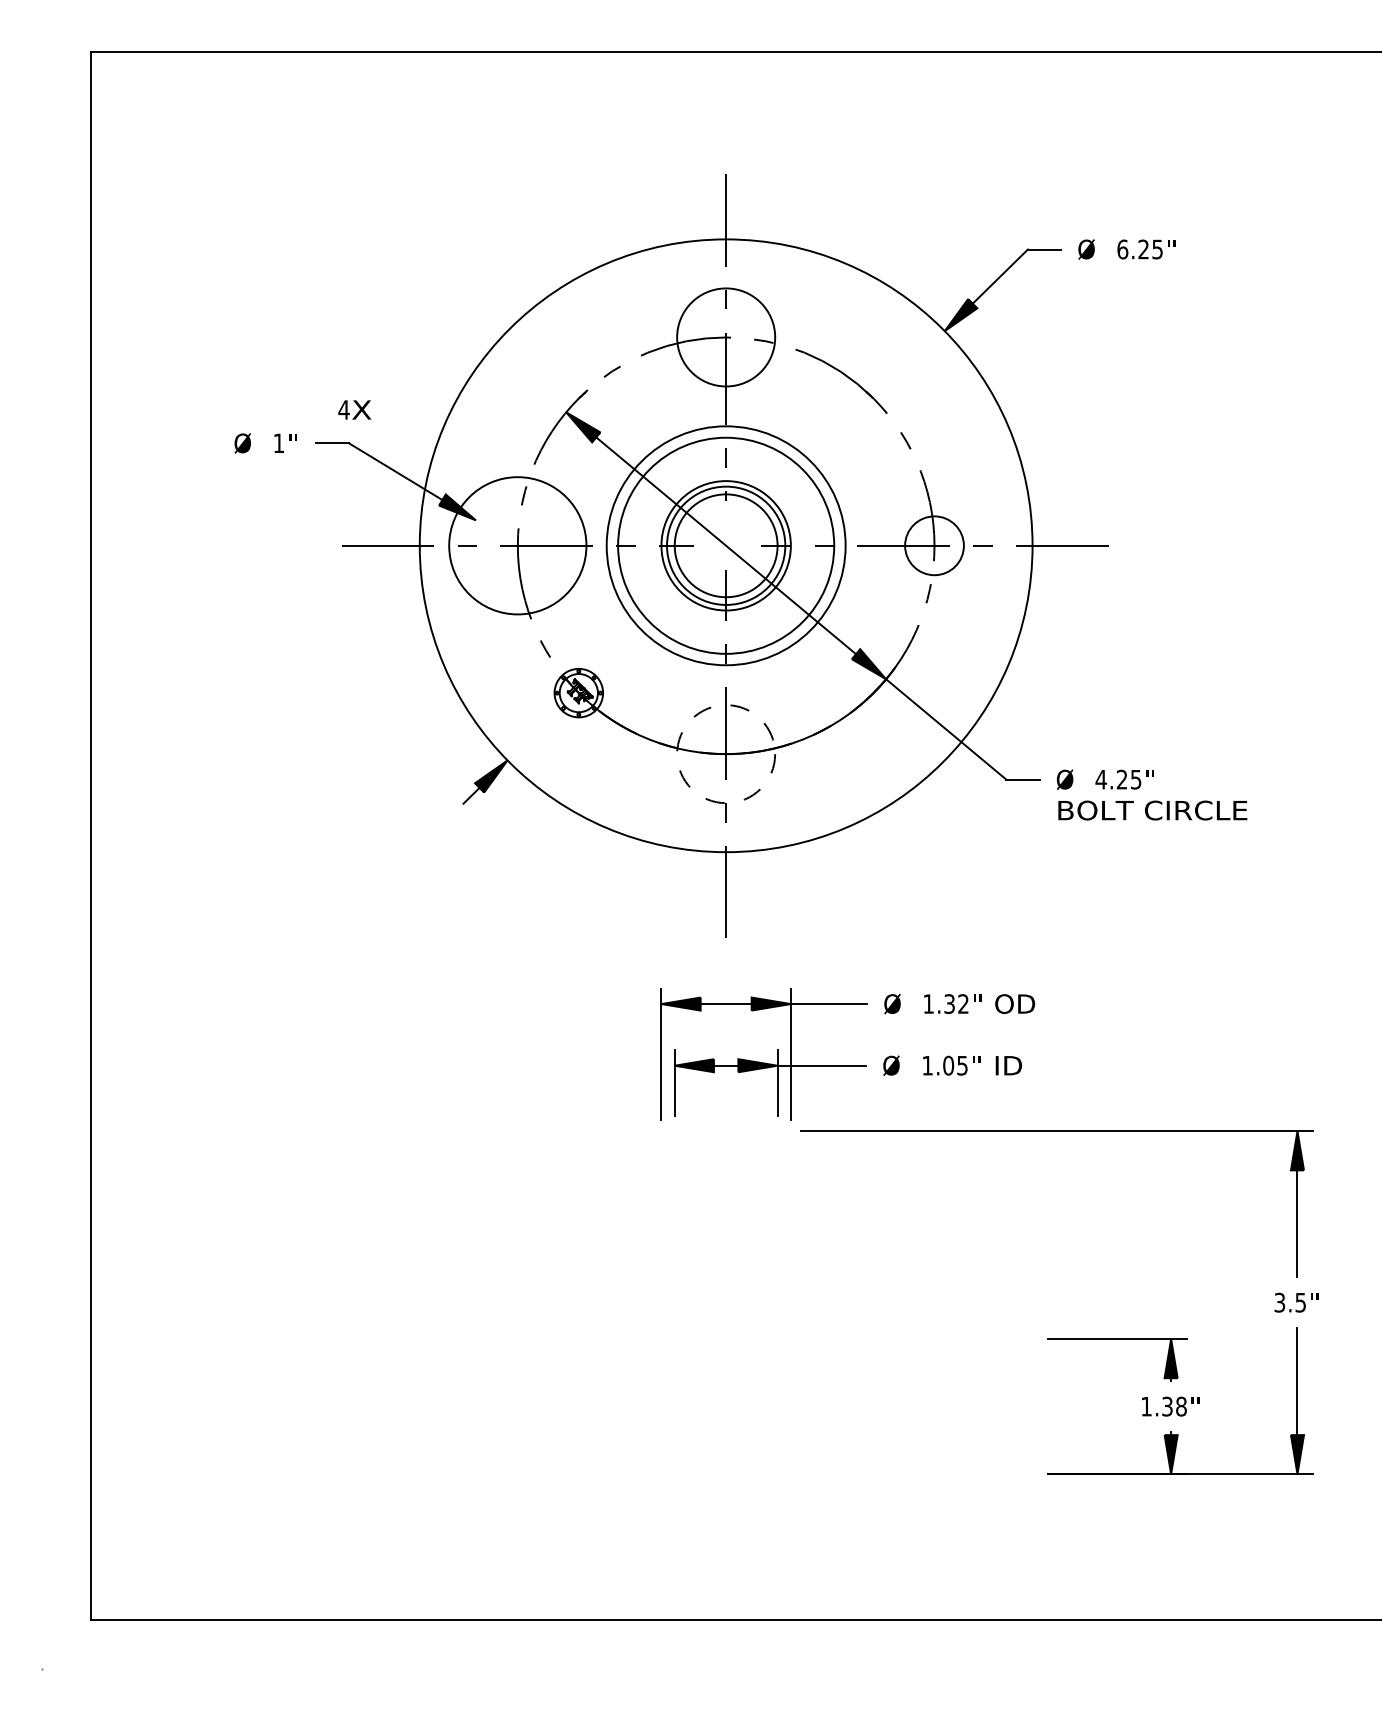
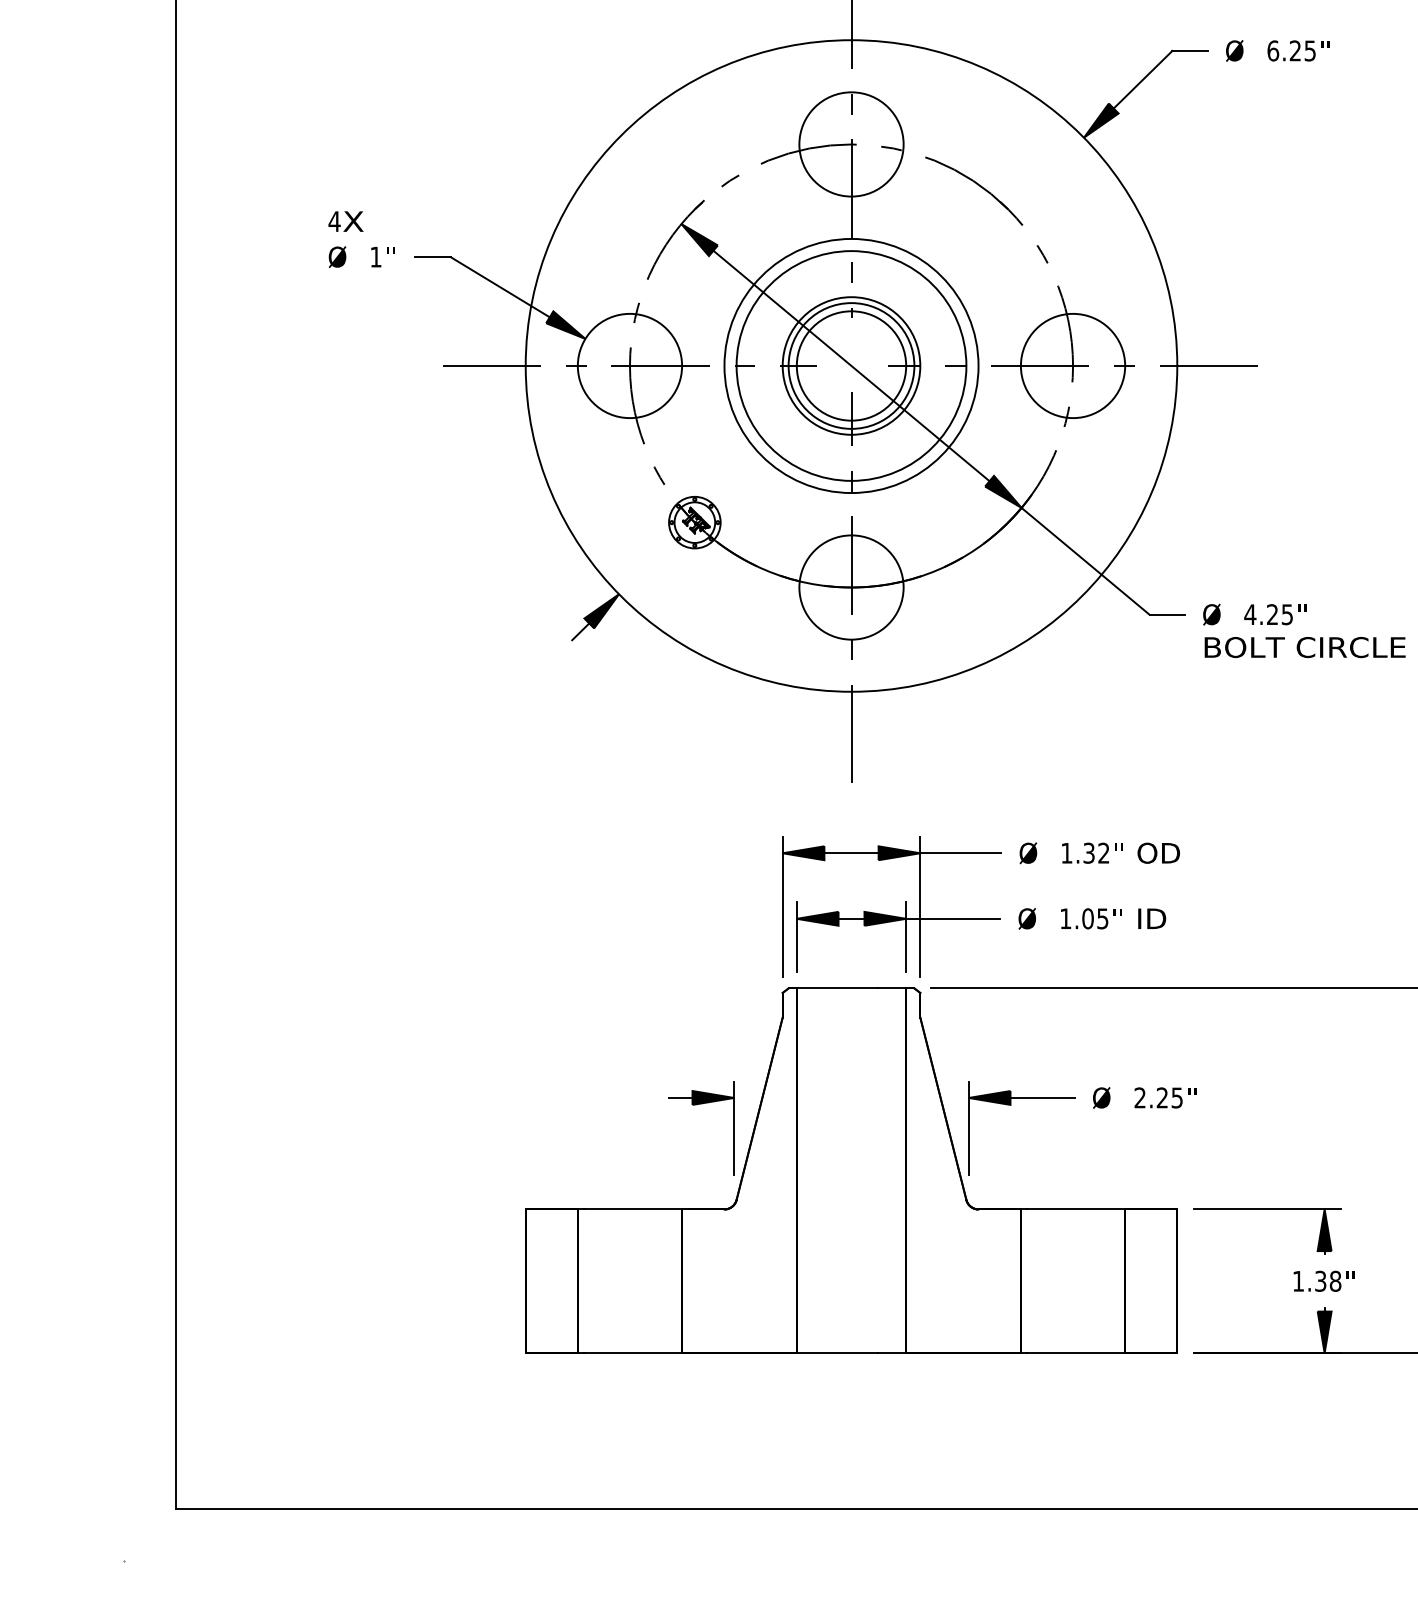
text: (354, 409) -> (345, 221), moved
circle: (517, 545) -> (629, 365), size x0.71
circle: (934, 545) -> (1073, 365), size x1.67
circle: (726, 754) -> (851, 587), dashed -> solid
part: (734, 1302) -> (860, 1170), added

